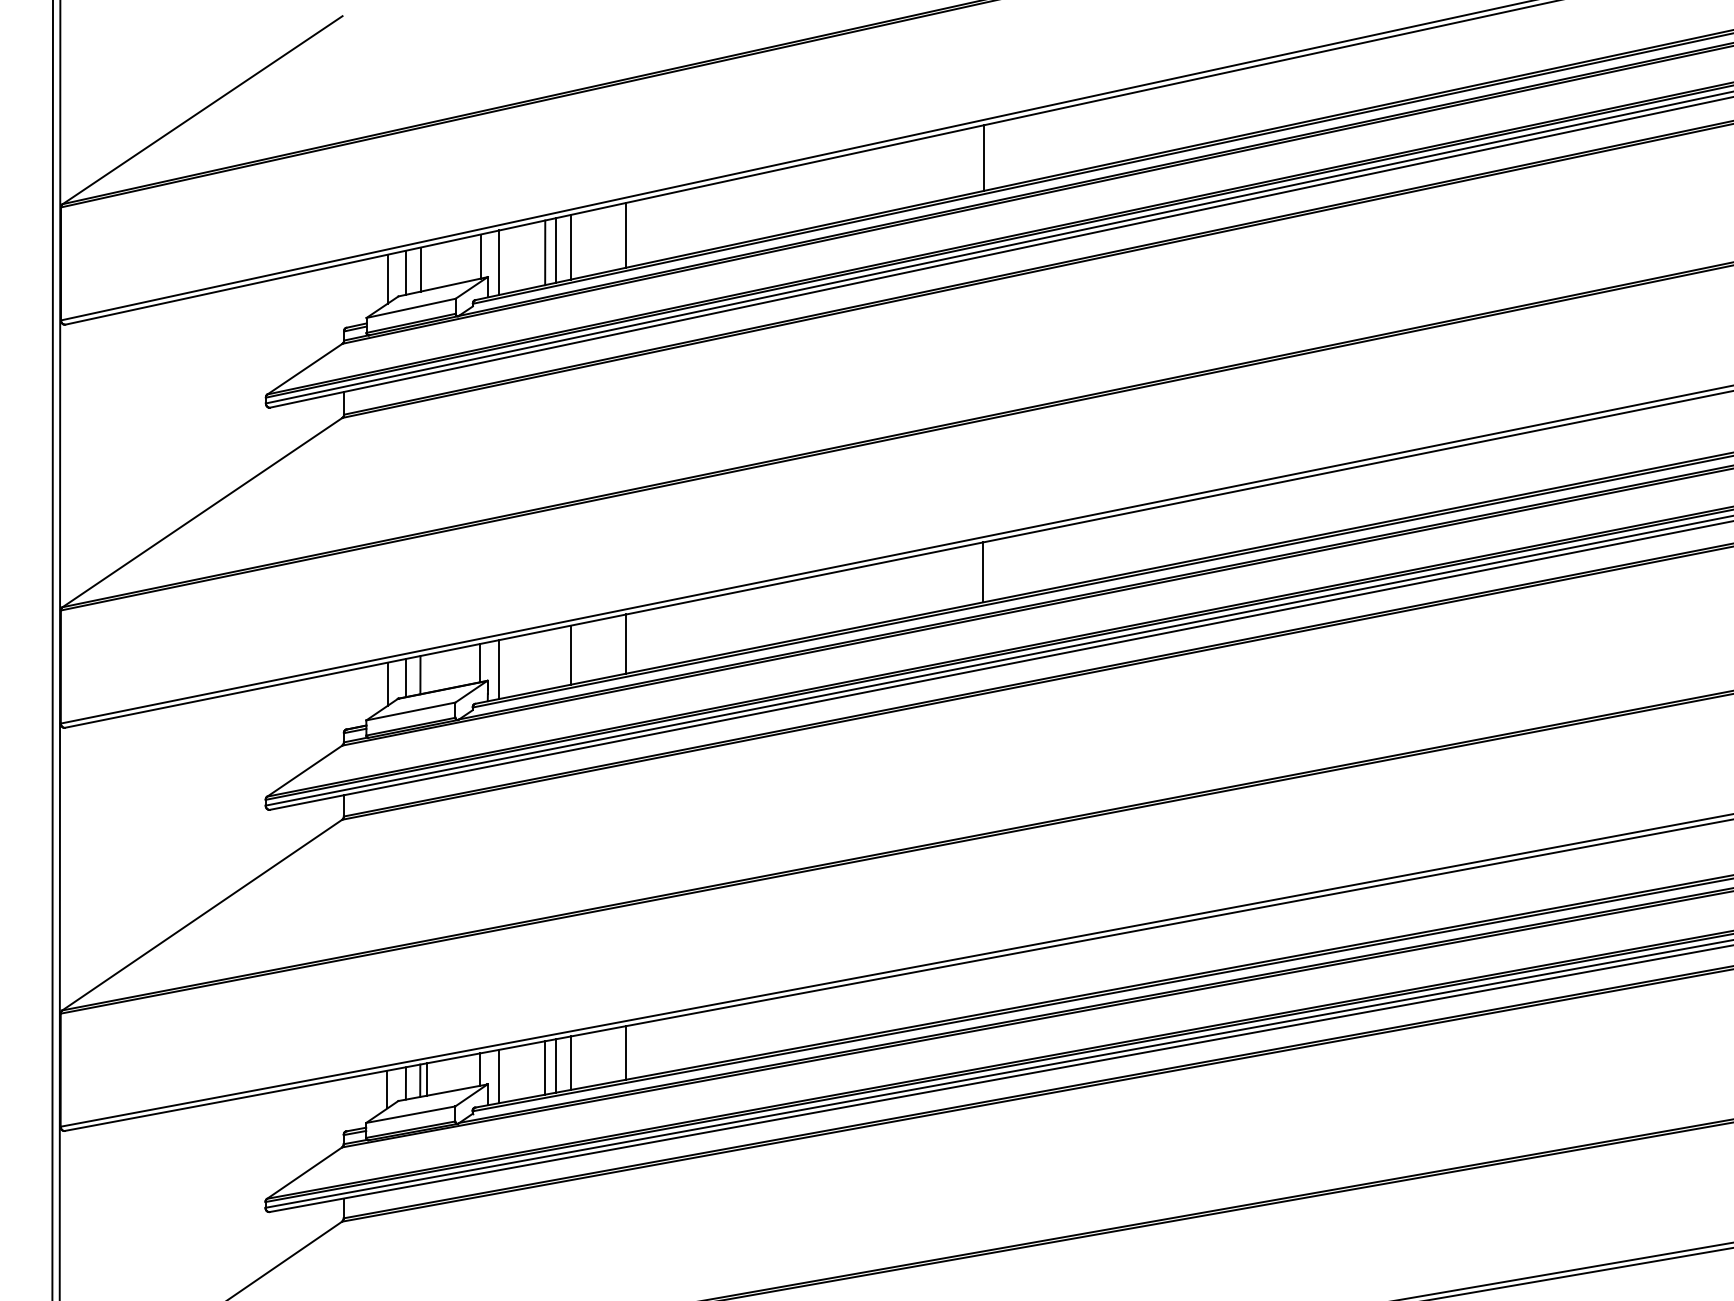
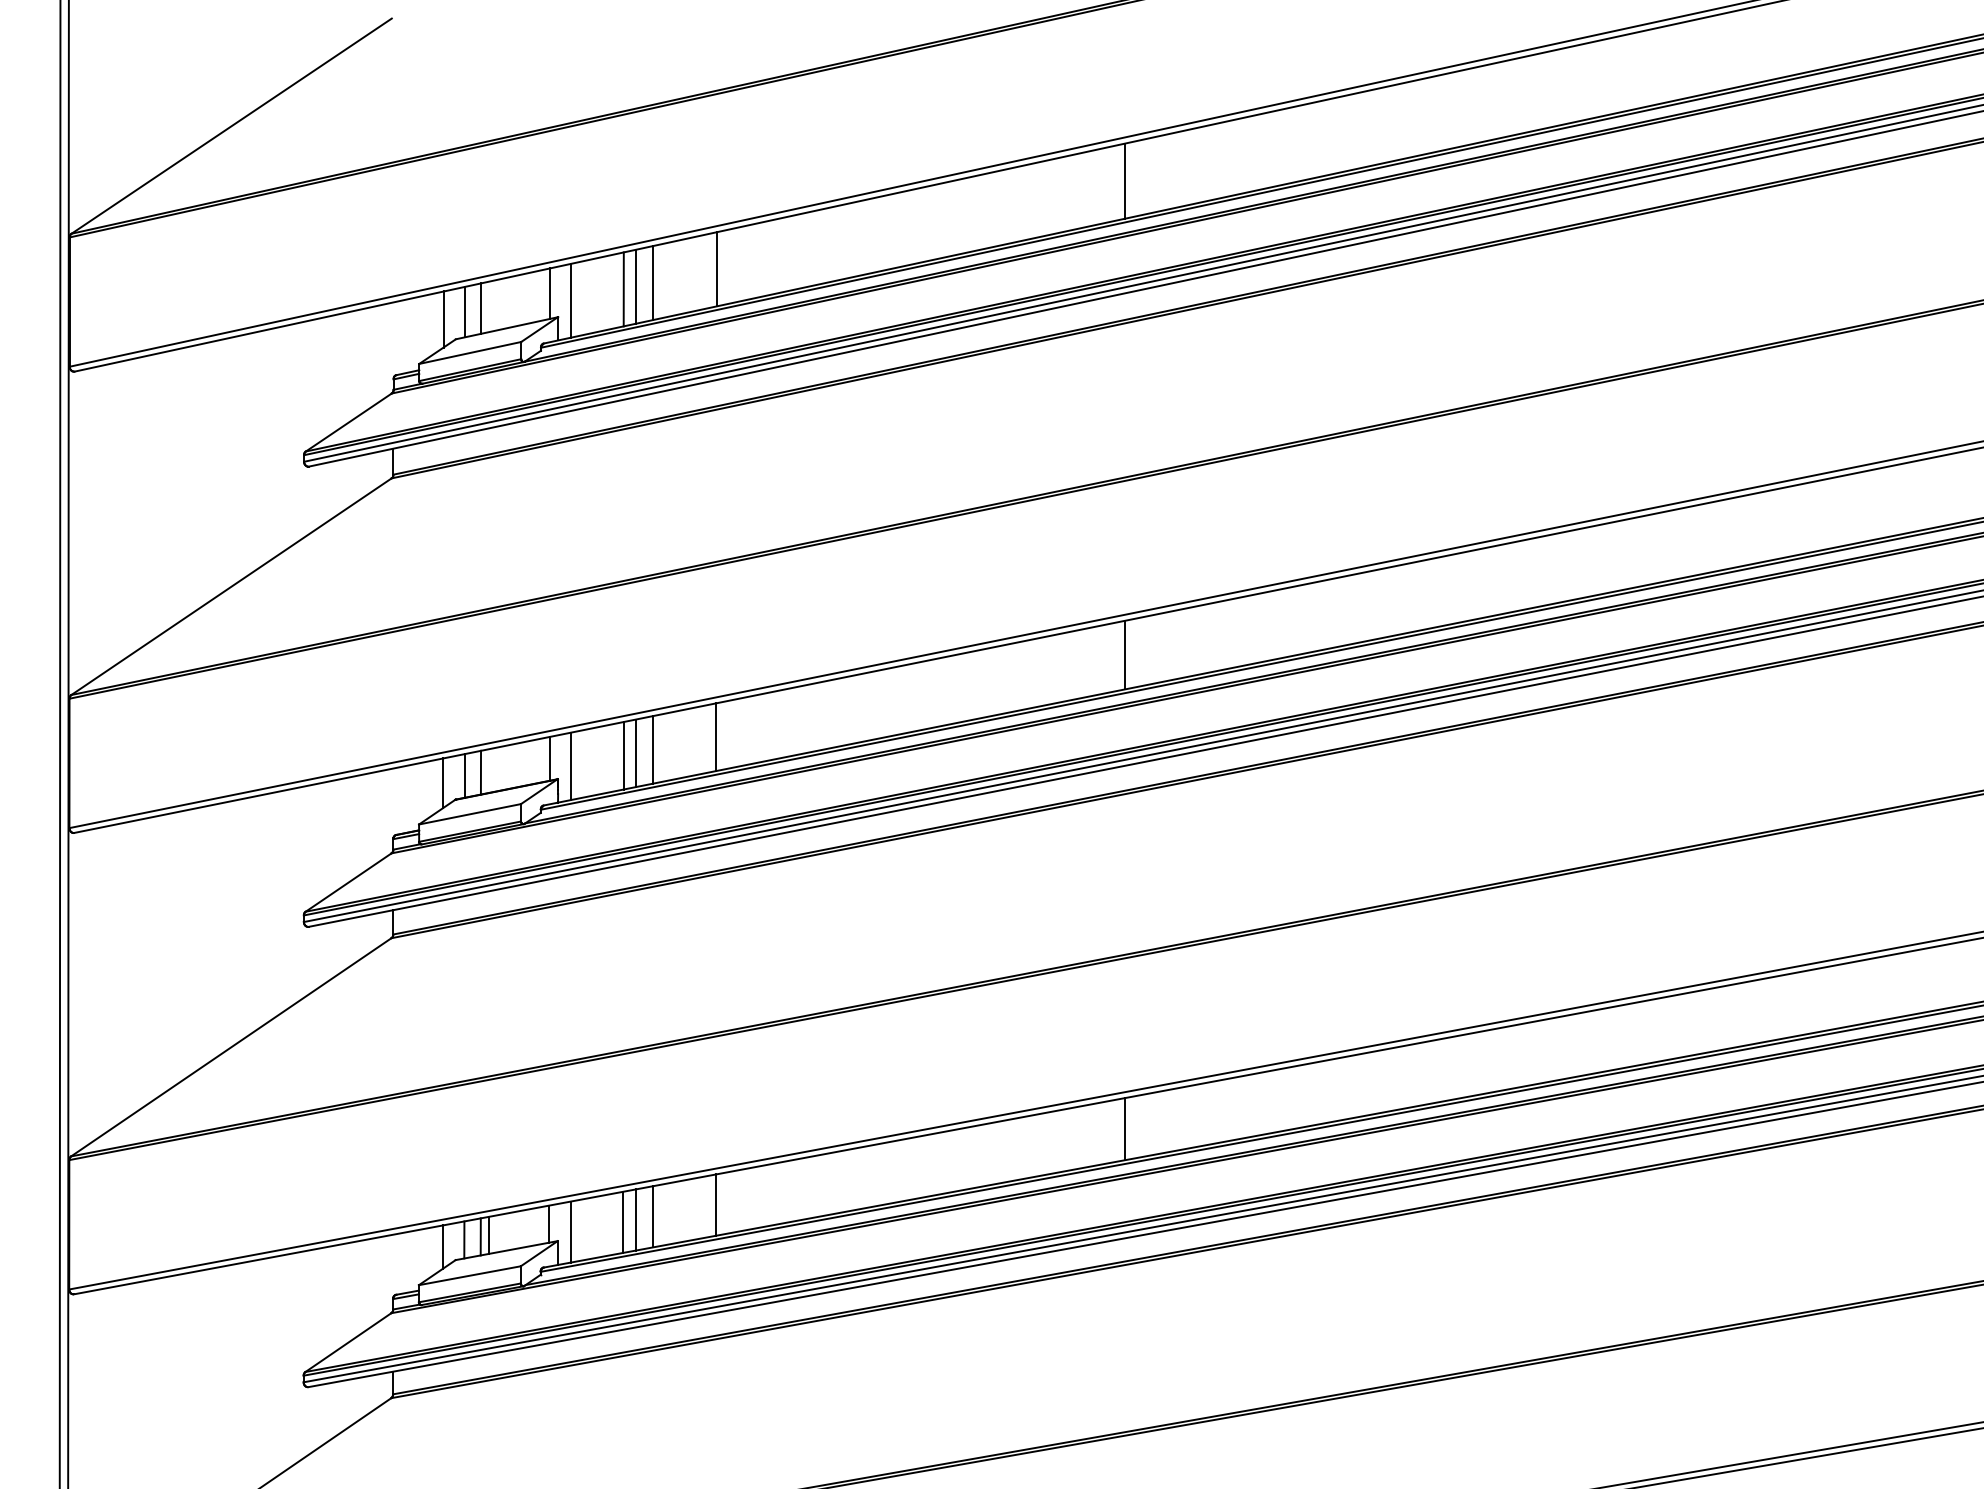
line: (555, 657) -> (635, 752), added
line: (545, 659) -> (624, 754), added
line: (983, 986) -> (1125, 1129), added

